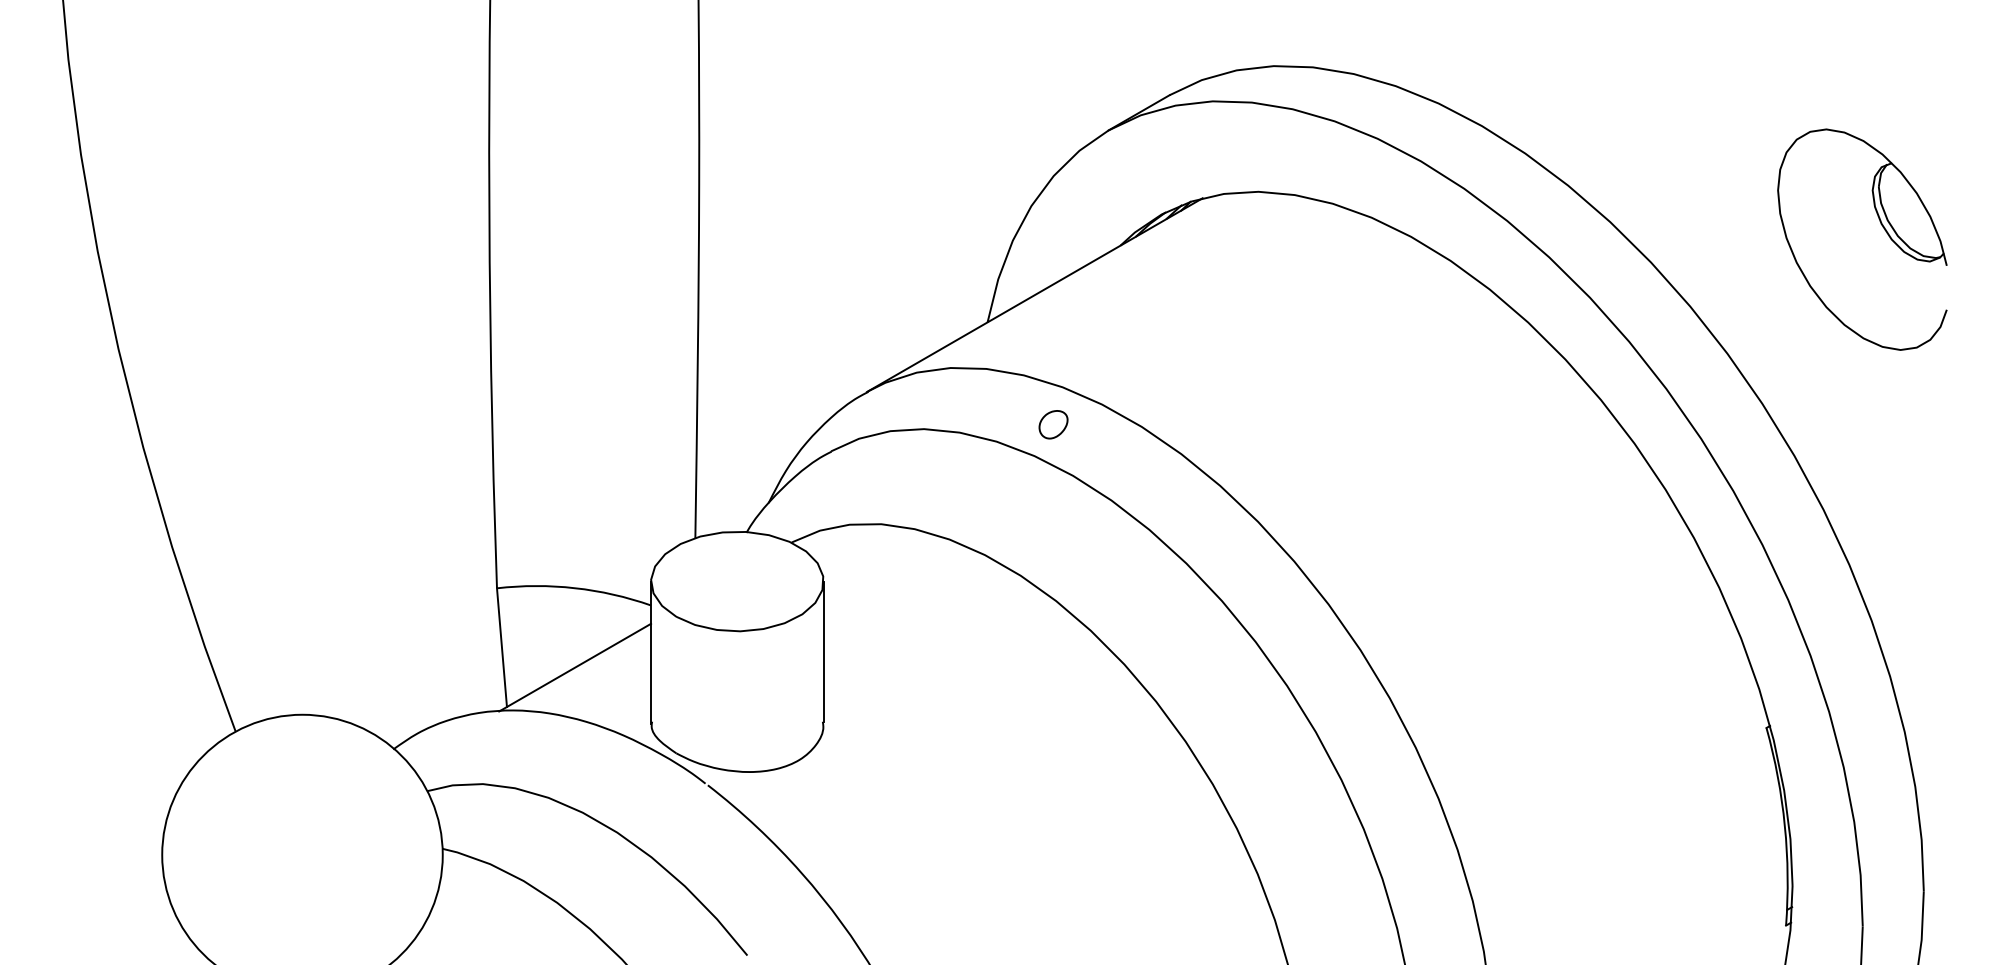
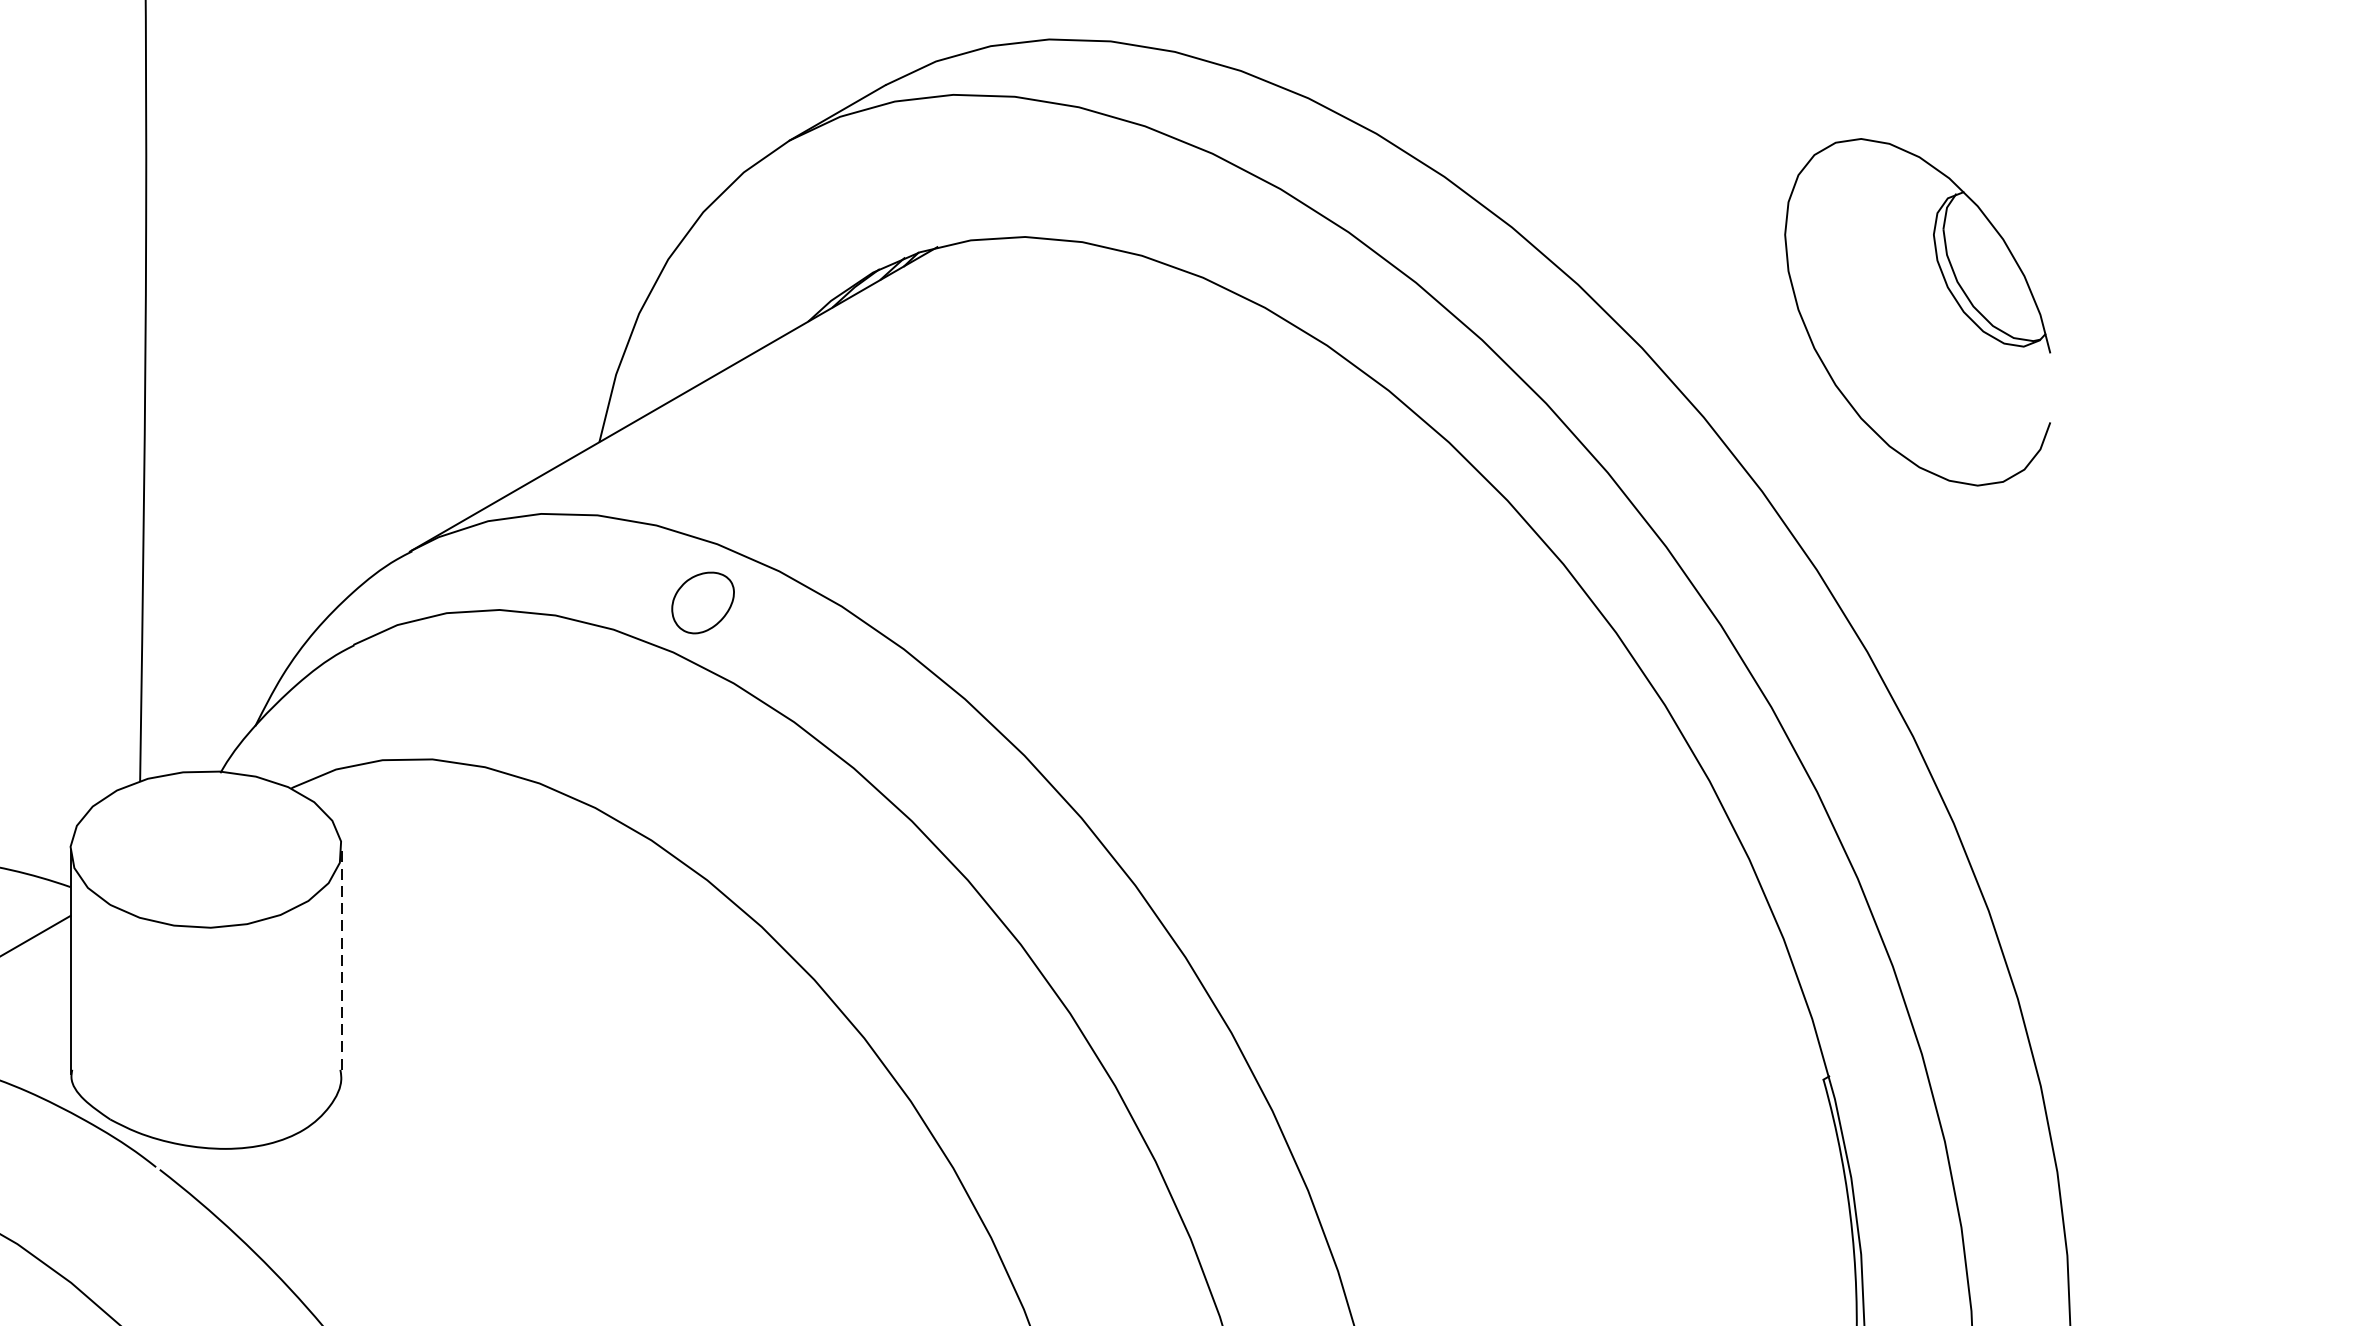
part: (1882, 227) -> (1949, 293), moved
part: (1053, 424) -> (702, 602), size x1.4
line: (823, 651) -> (341, 959), solid -> dashed

